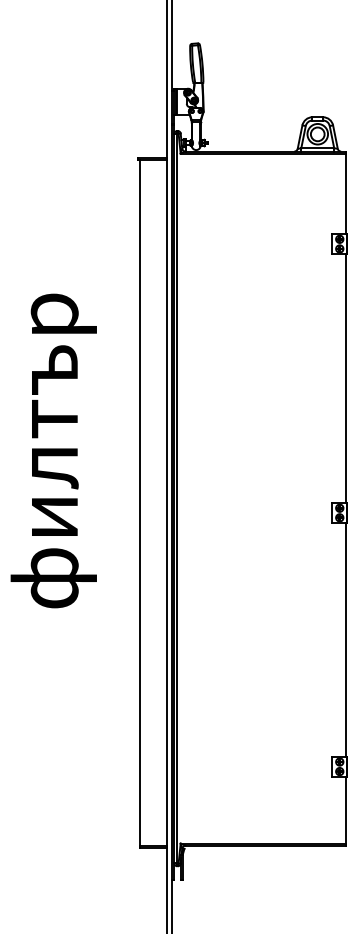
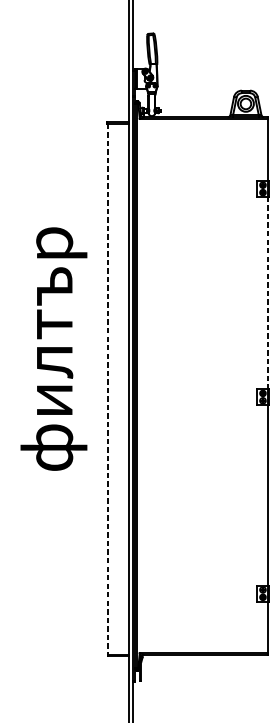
line: (345, 379) -> (267, 293), solid -> dashed
text: (53, 450) -> (53, 348), moved
line: (140, 502) -> (108, 388), solid -> dashed

